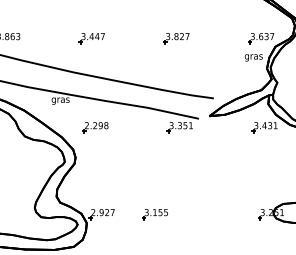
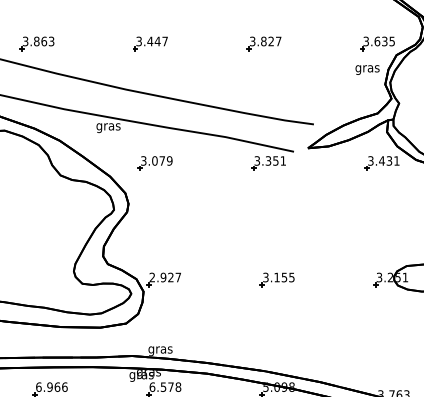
text: (271, 36) -> (391, 41), 3.637 -> 3.635
text: (96, 125) -> (156, 160), 2.298 -> 3.079
part: (154, 214) -> (276, 279), moved

